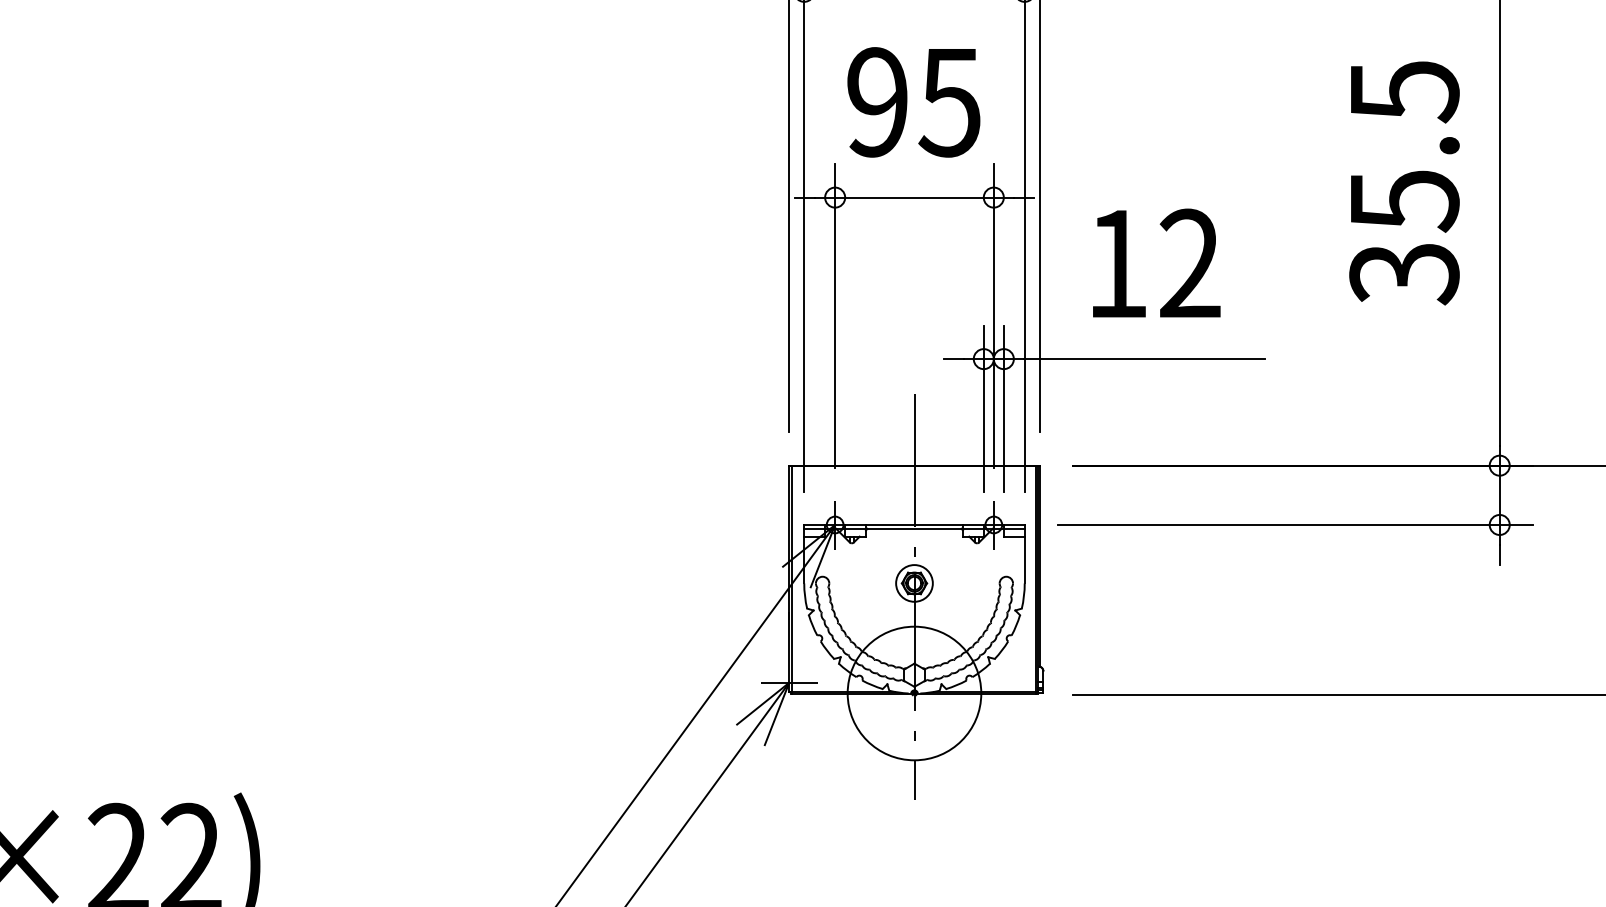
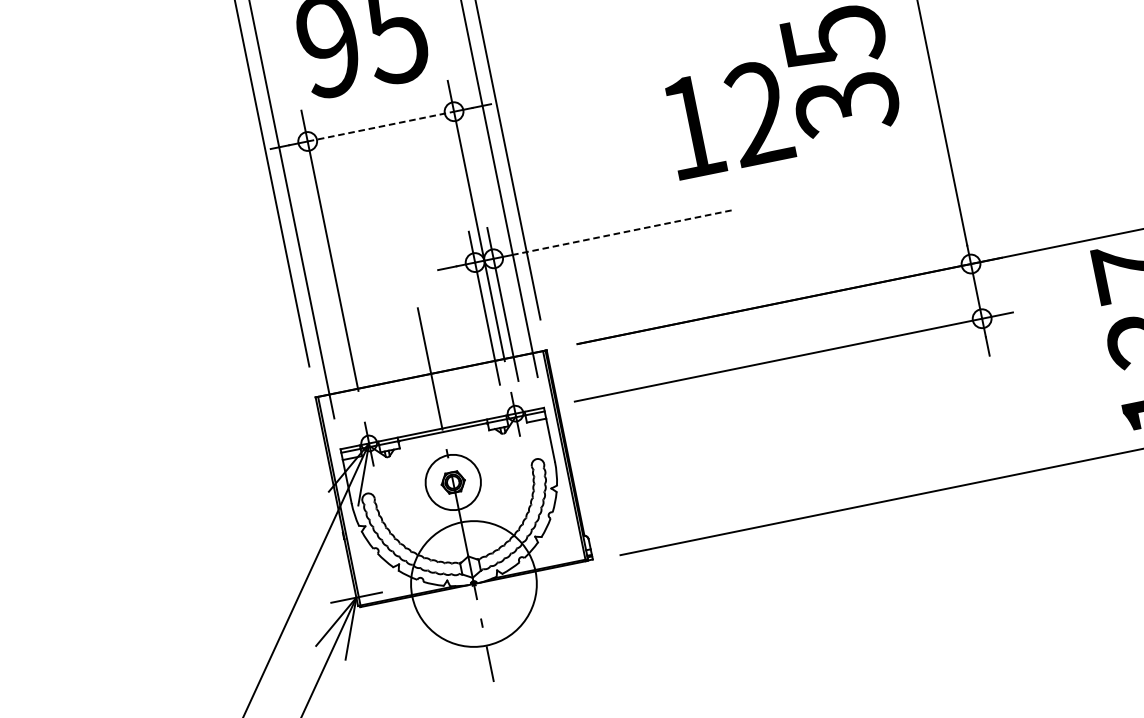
line: (914, 197) -> (380, 126), solid -> dashed
text: (1156, 262) -> (727, 118), moved
line: (1144, 359) -> (623, 232), solid -> dashed
circle: (914, 583) -> (453, 482), size x1.6

